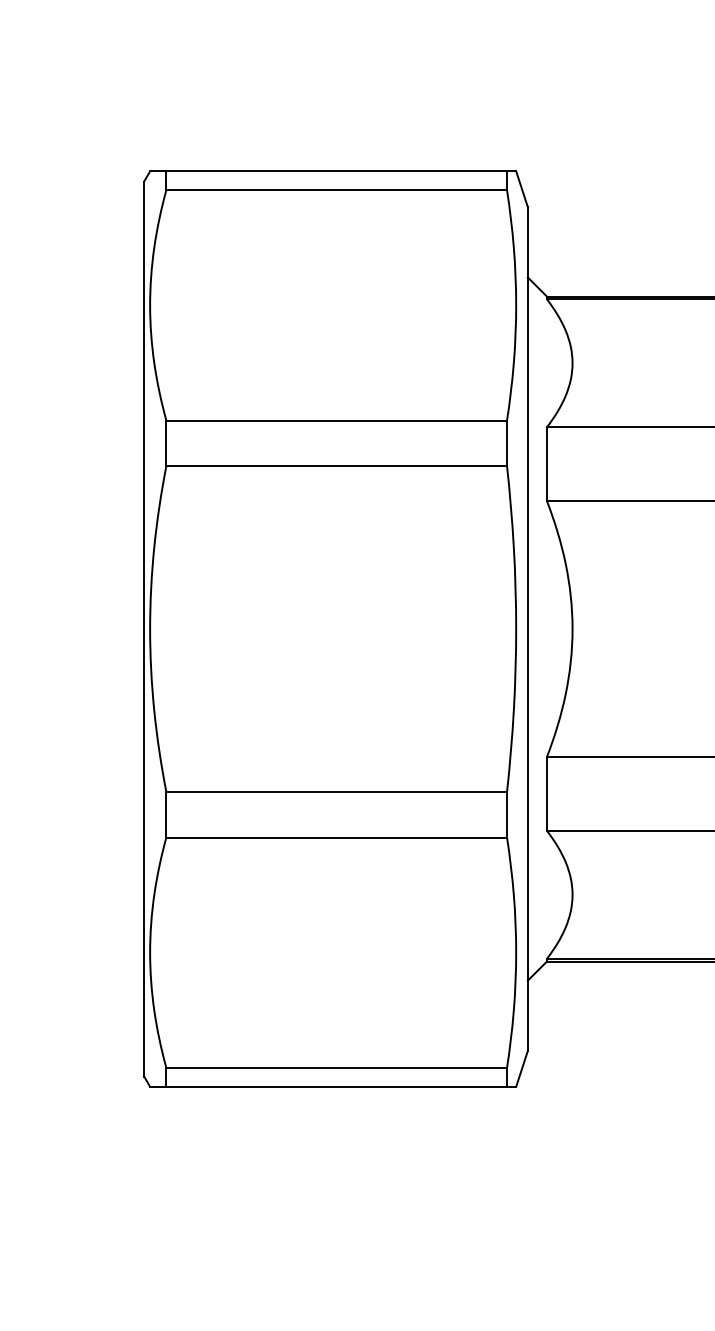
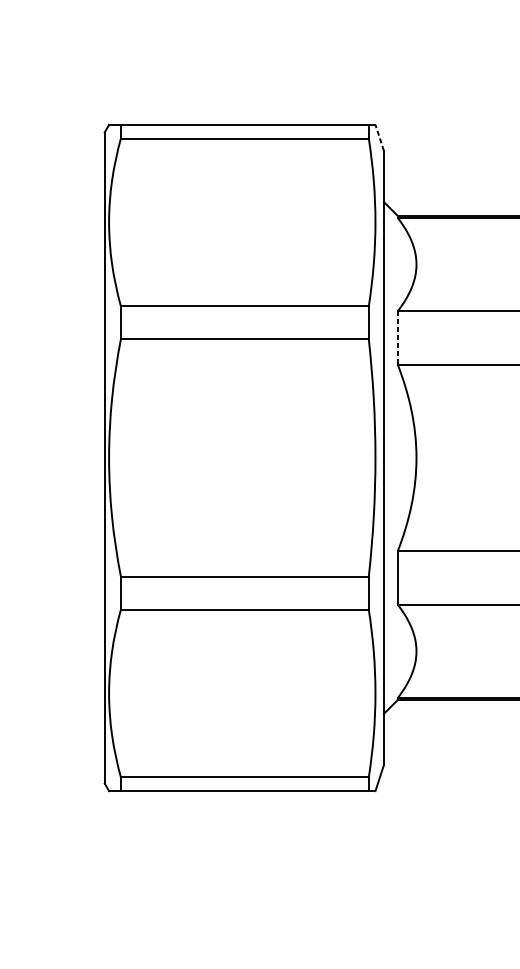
line: (522, 189) -> (380, 138), solid -> dashed
line: (547, 464) -> (398, 338), solid -> dashed

